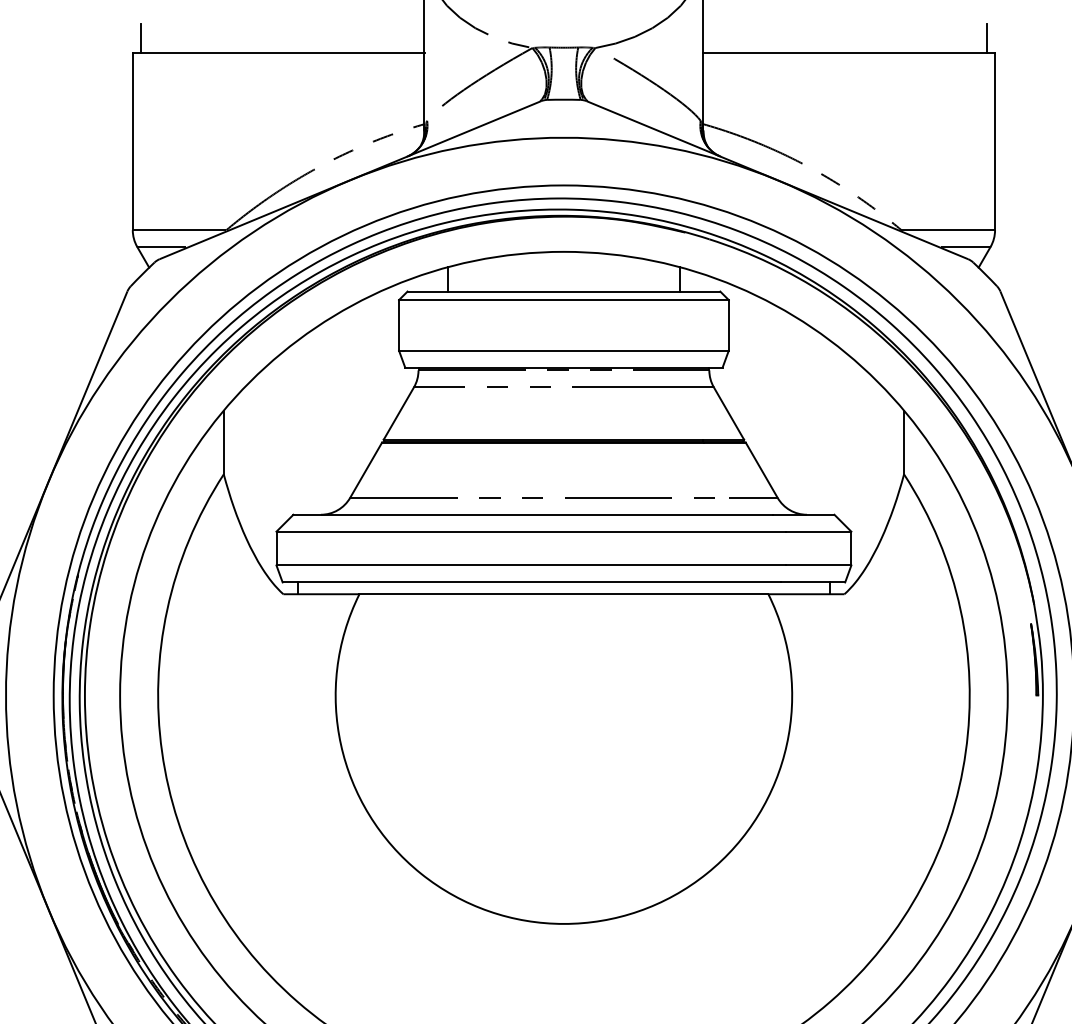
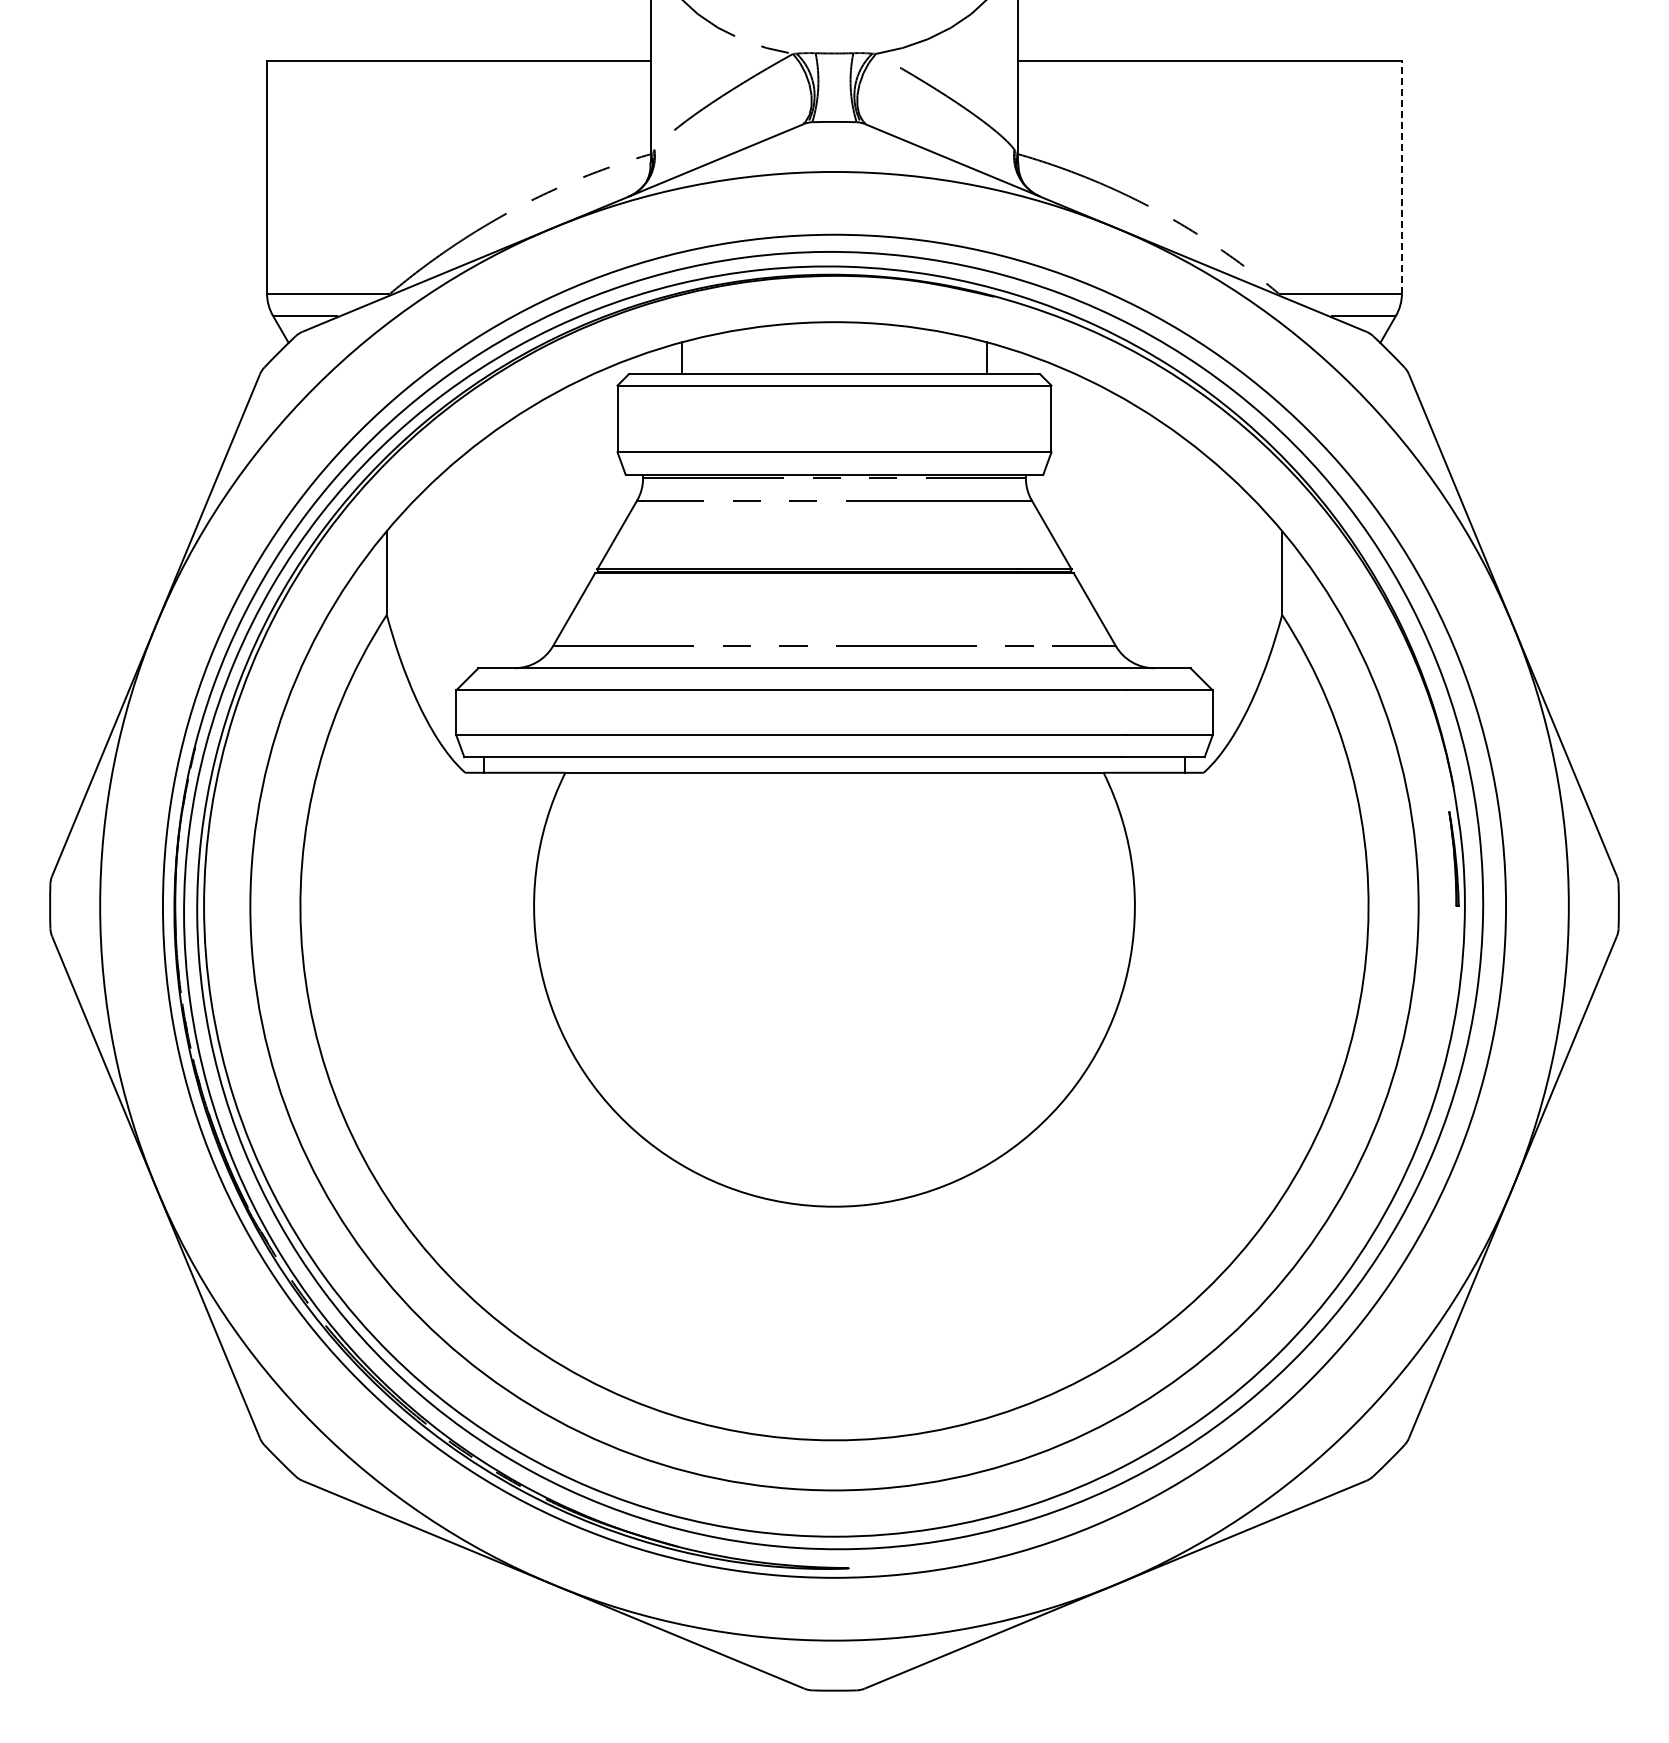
line: (141, 38) -> (278, 41), removed
line: (986, 38) -> (1390, 41), removed
line: (994, 141) -> (1401, 176), solid -> dashed

